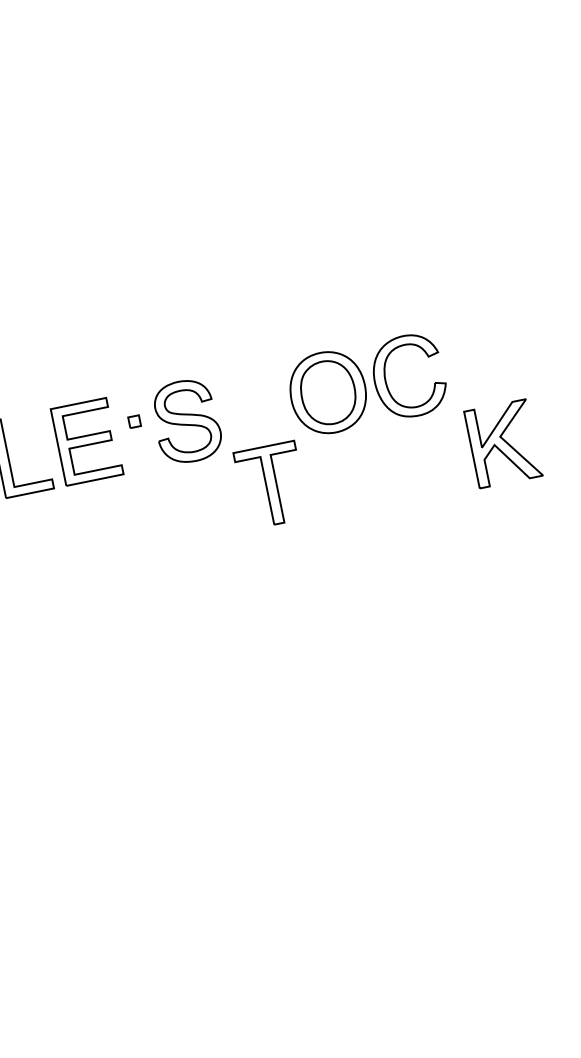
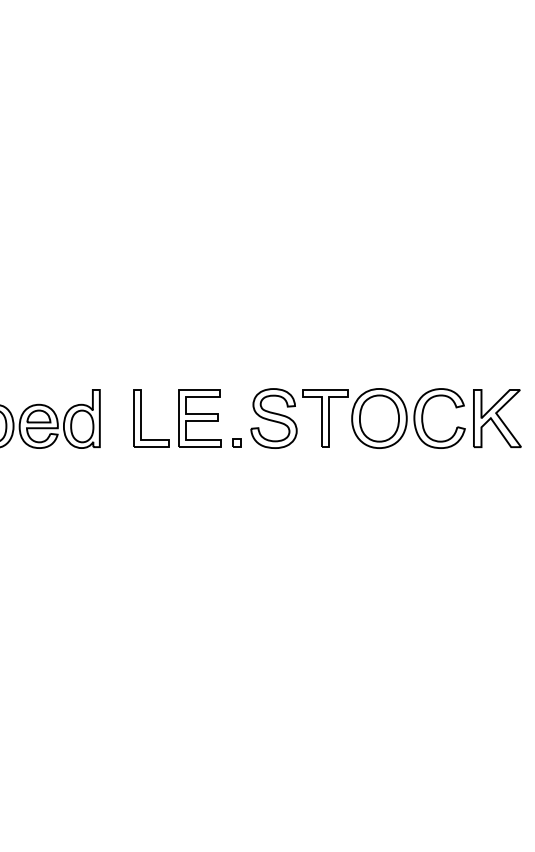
part: (134, 420) -> (236, 442), moved
part: (503, 443) -> (497, 418), moved
part: (271, 485) -> (325, 418), moved

